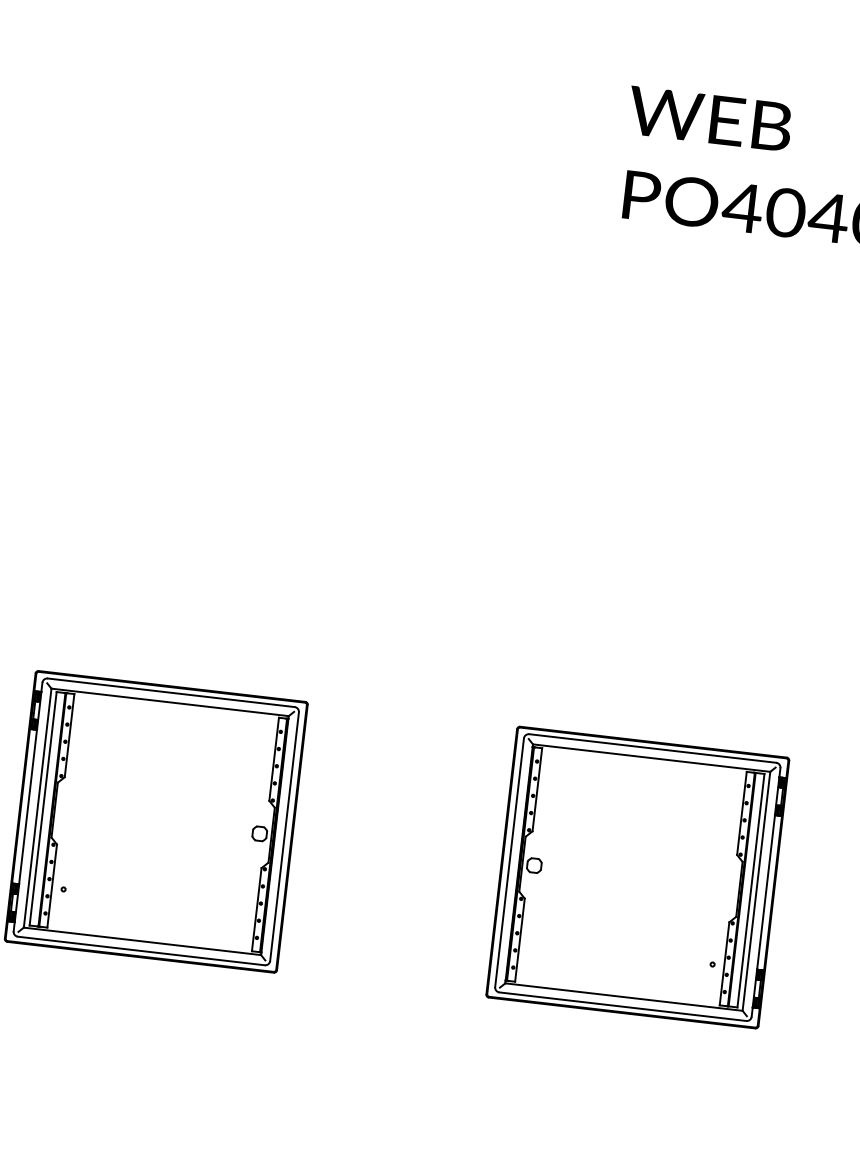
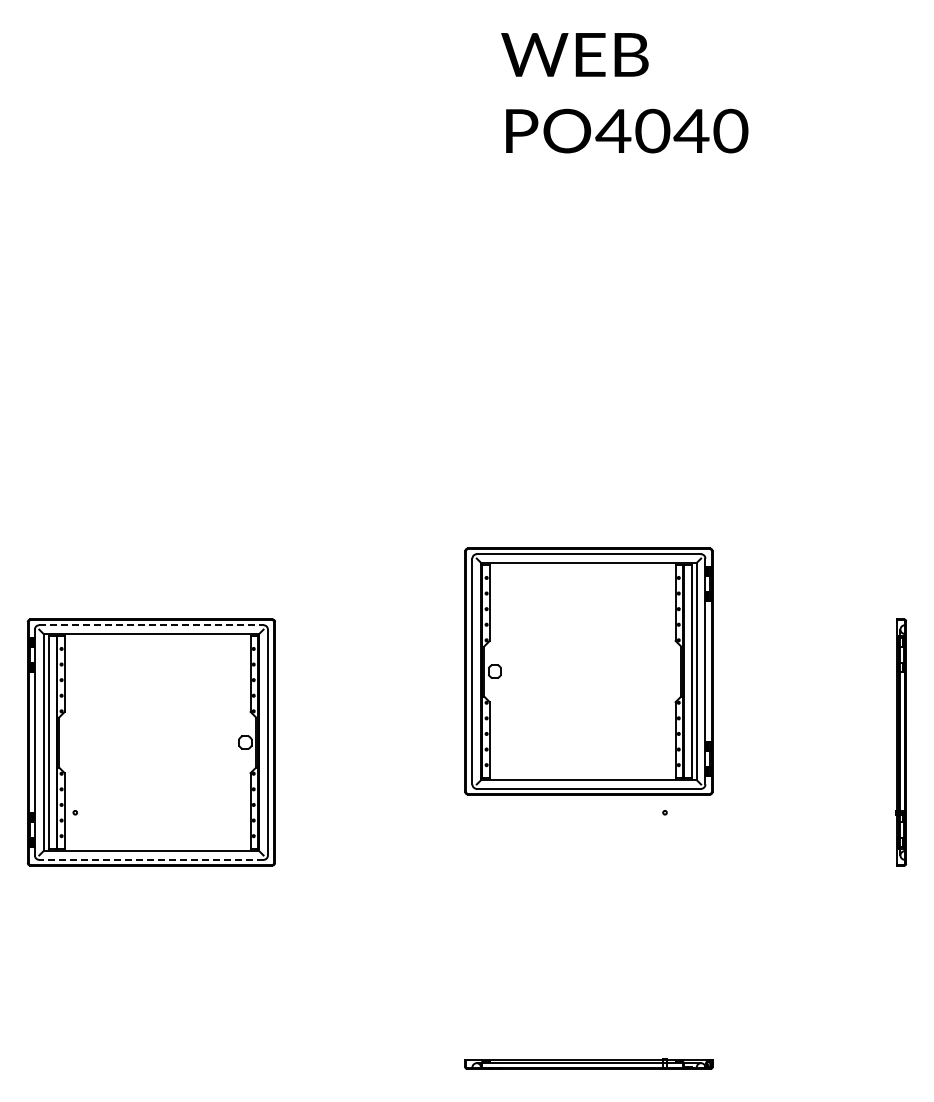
line: (171, 693) -> (151, 625), solid -> dashed
part: (637, 877) -> (588, 671), moved
line: (140, 950) -> (150, 859), solid -> dashed

